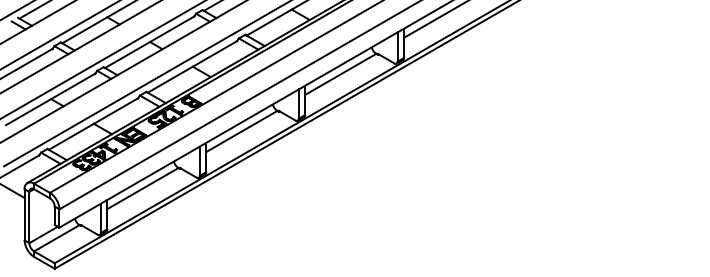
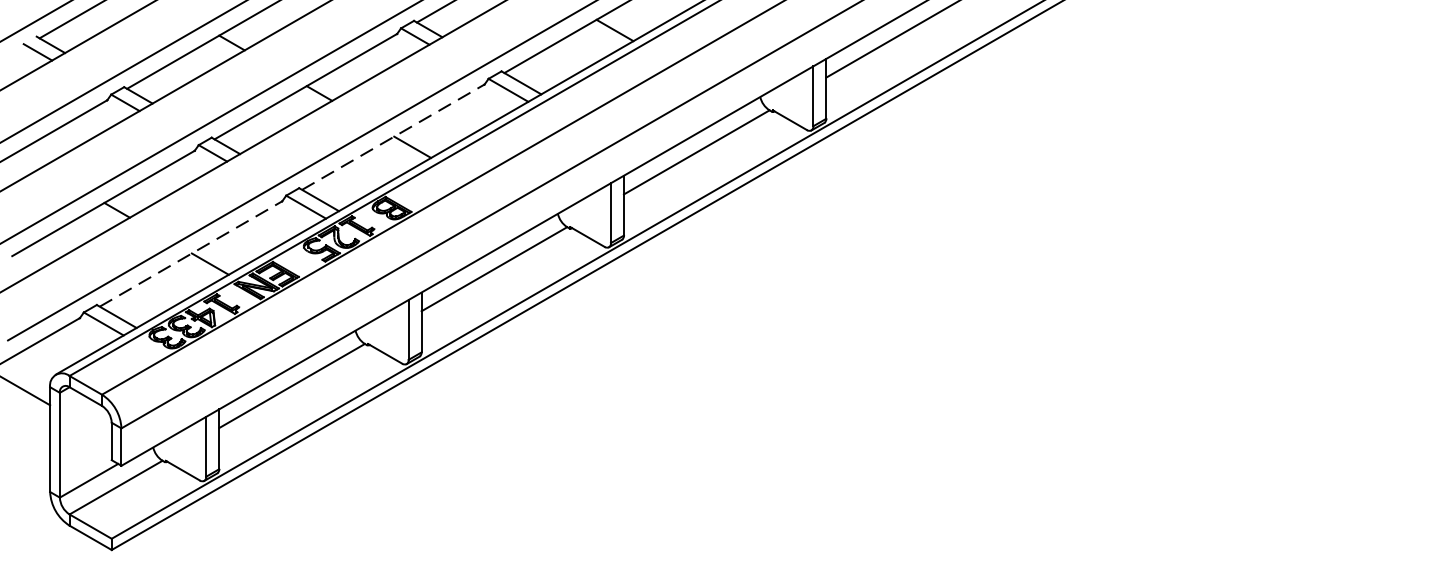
line: (192, 66) -> (393, 136), solid -> dashed
line: (93, 124) -> (191, 254), solid -> dashed

